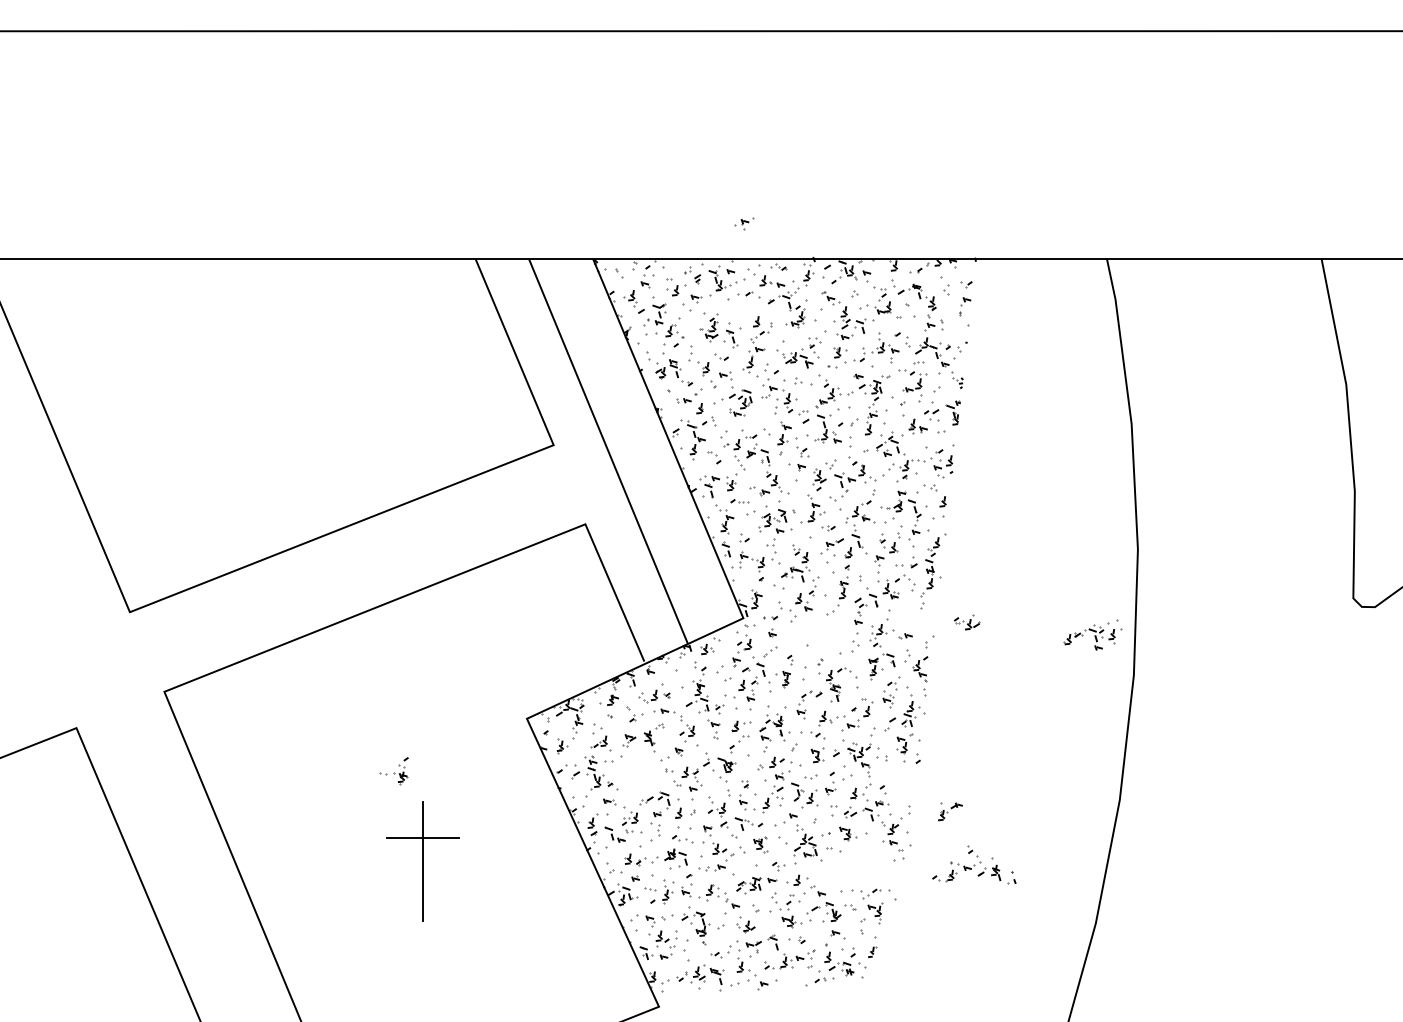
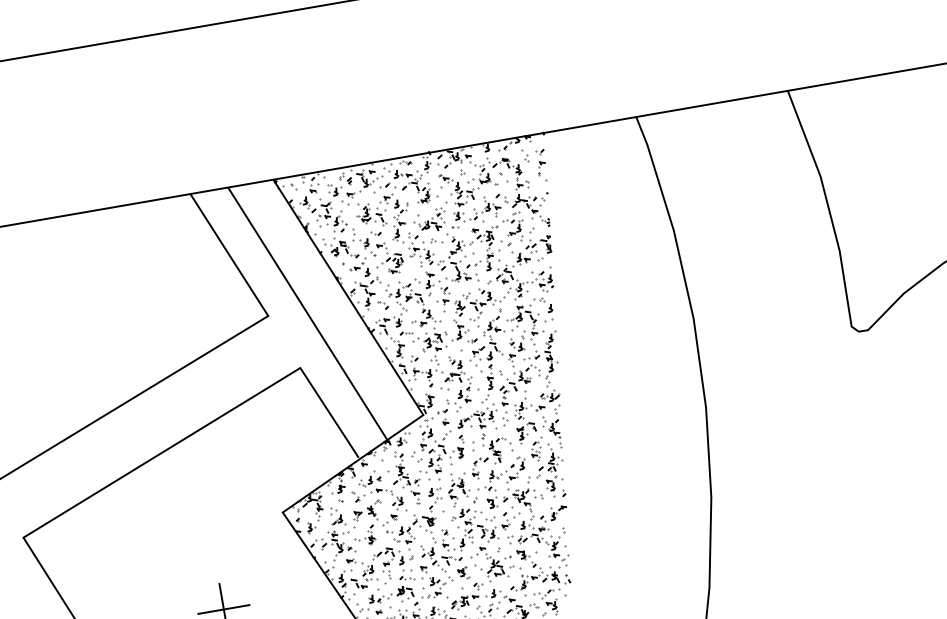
part: (744, 223) -> (386, 199), moved
part: (967, 622) -> (550, 396), moved
part: (1092, 634) -> (476, 417), moved
part: (393, 771) -> (364, 536), moved
part: (950, 811) -> (558, 512), moved
part: (974, 864) -> (538, 574), moved

